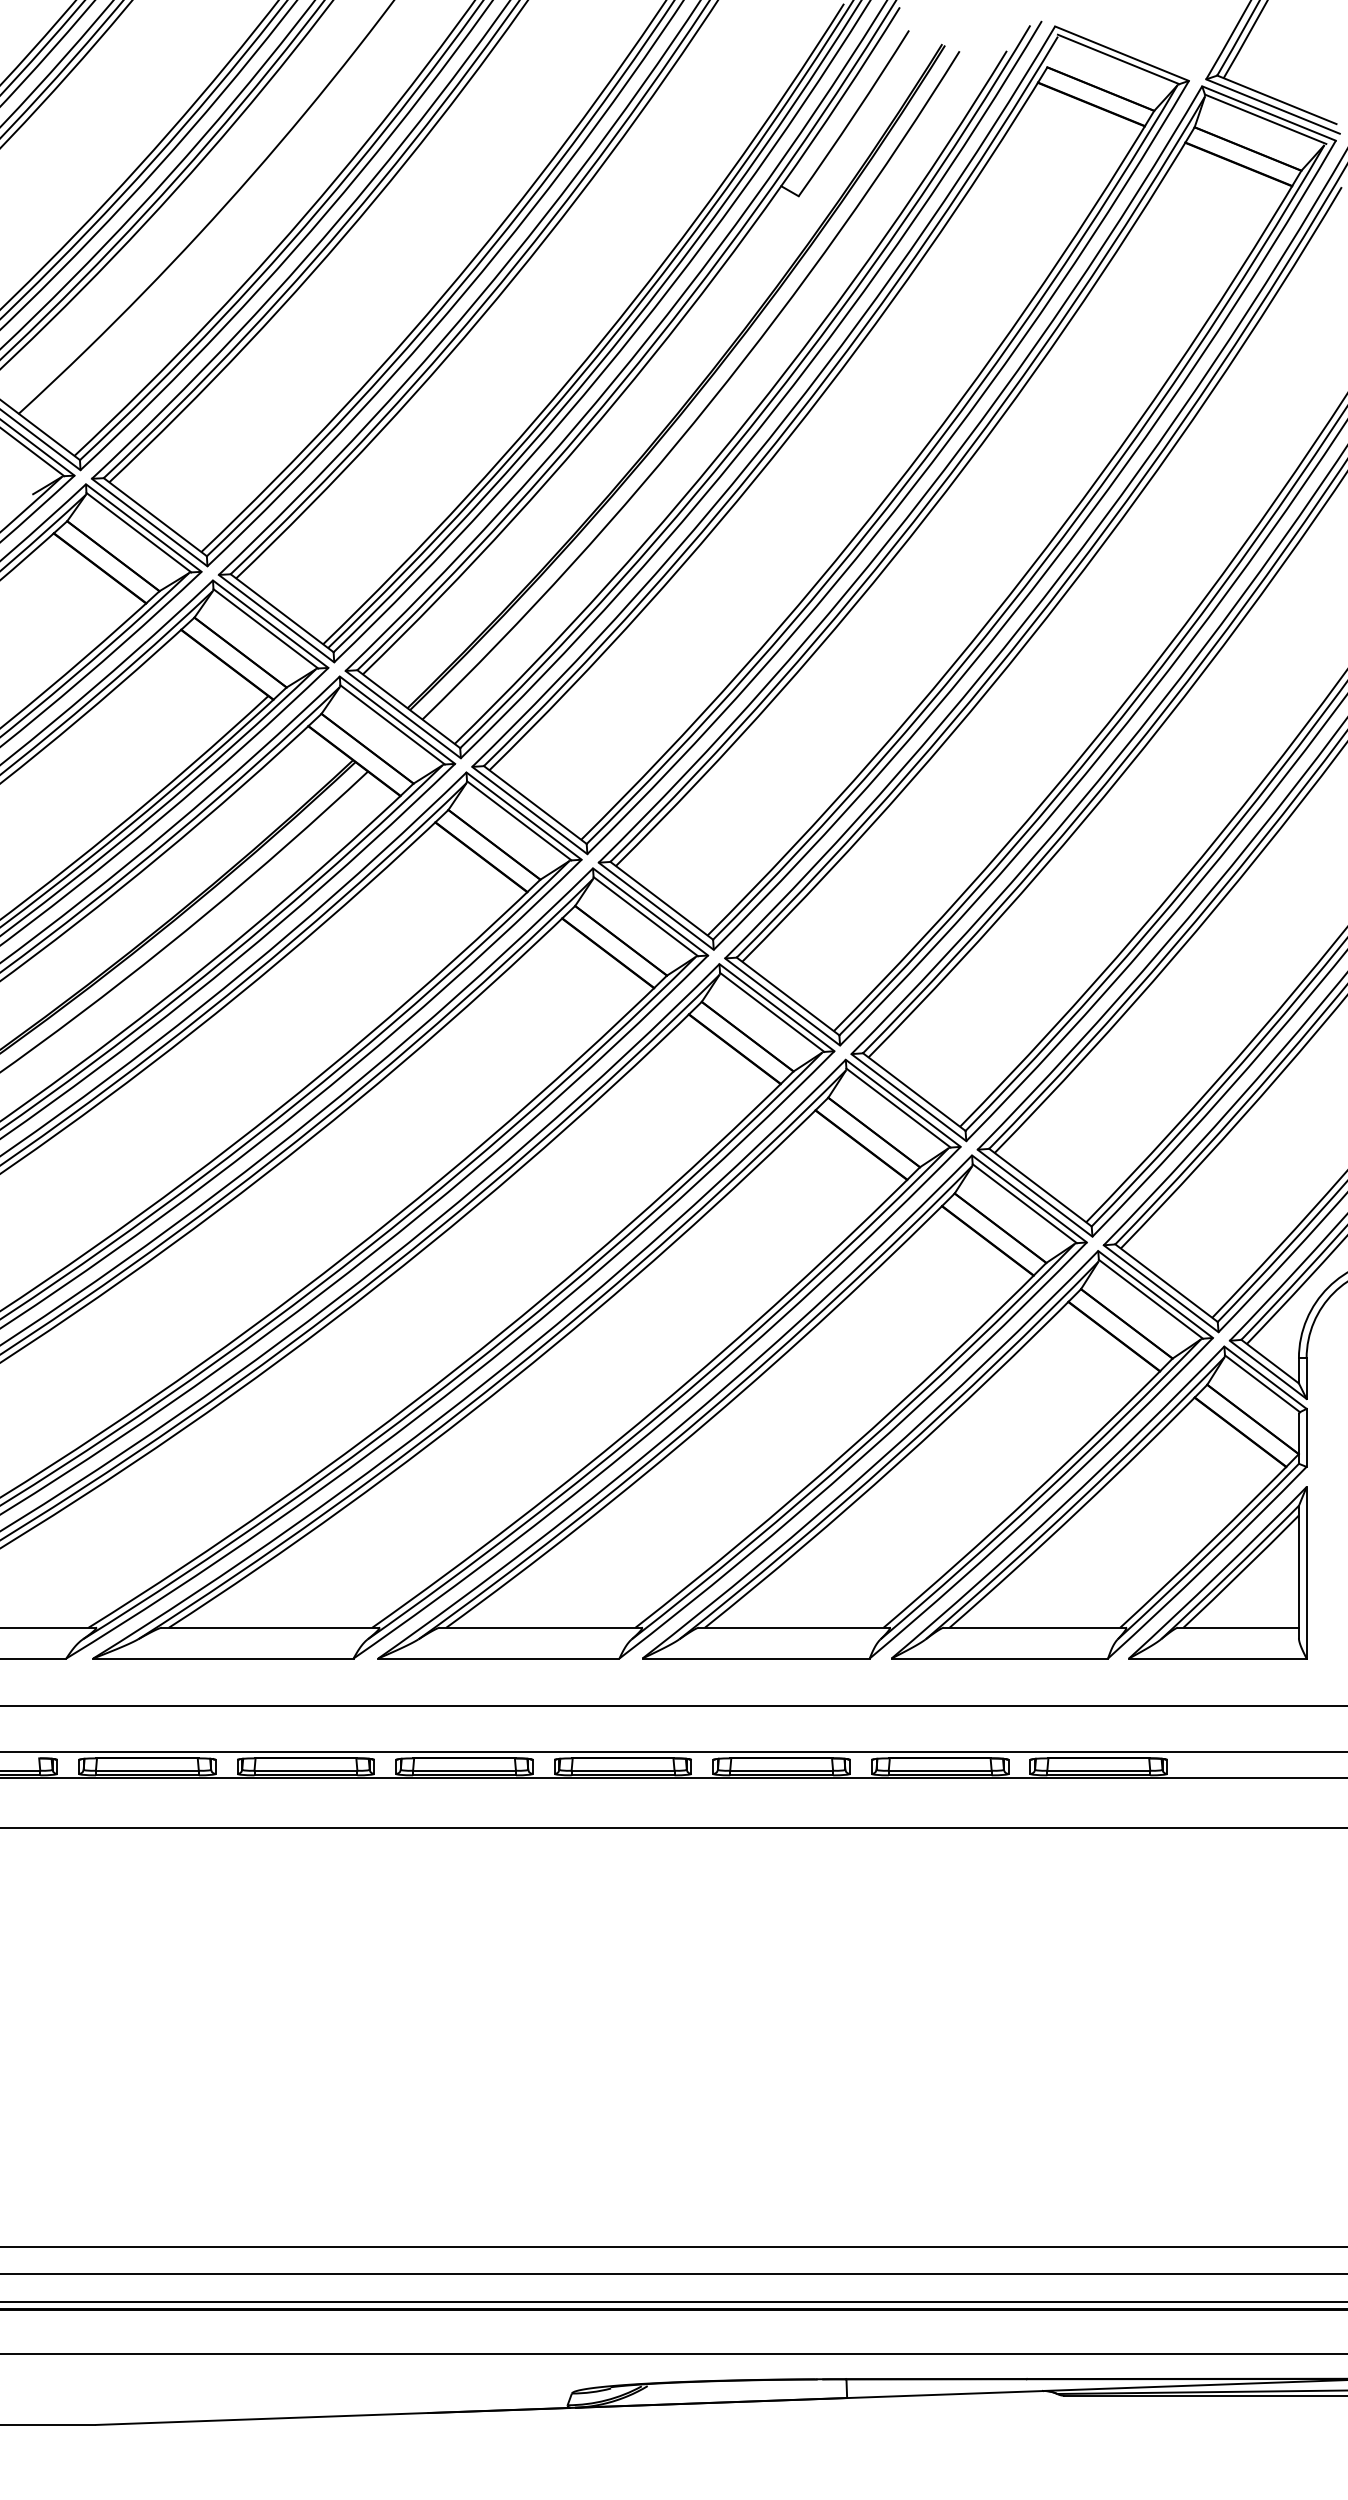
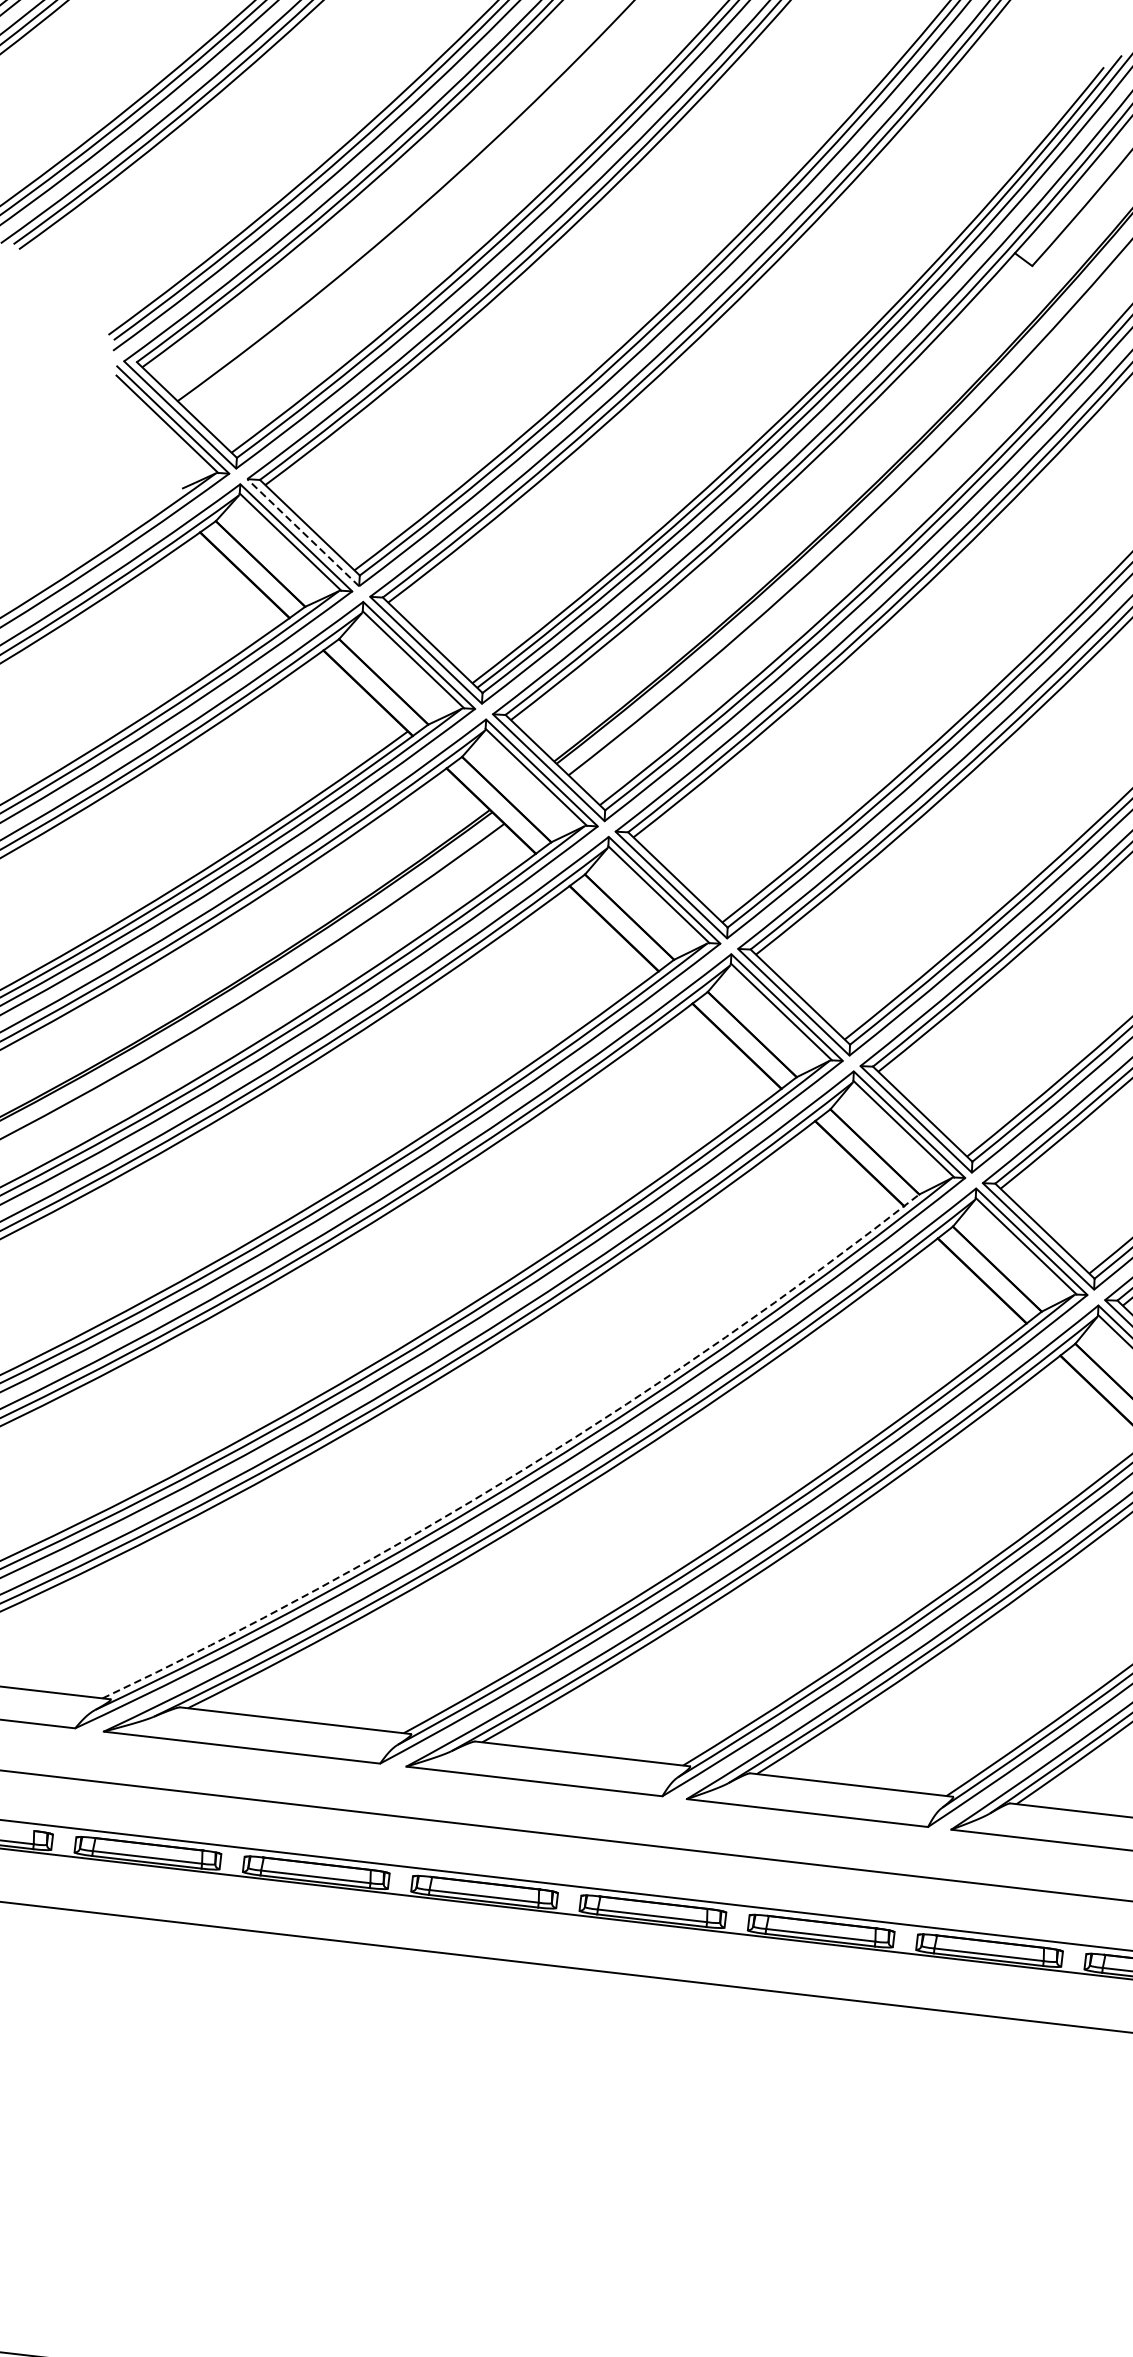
line: (149, 522) -> (303, 532), solid -> dashed
arc: (456, 1369) -> (524, 1469), solid -> dashed

